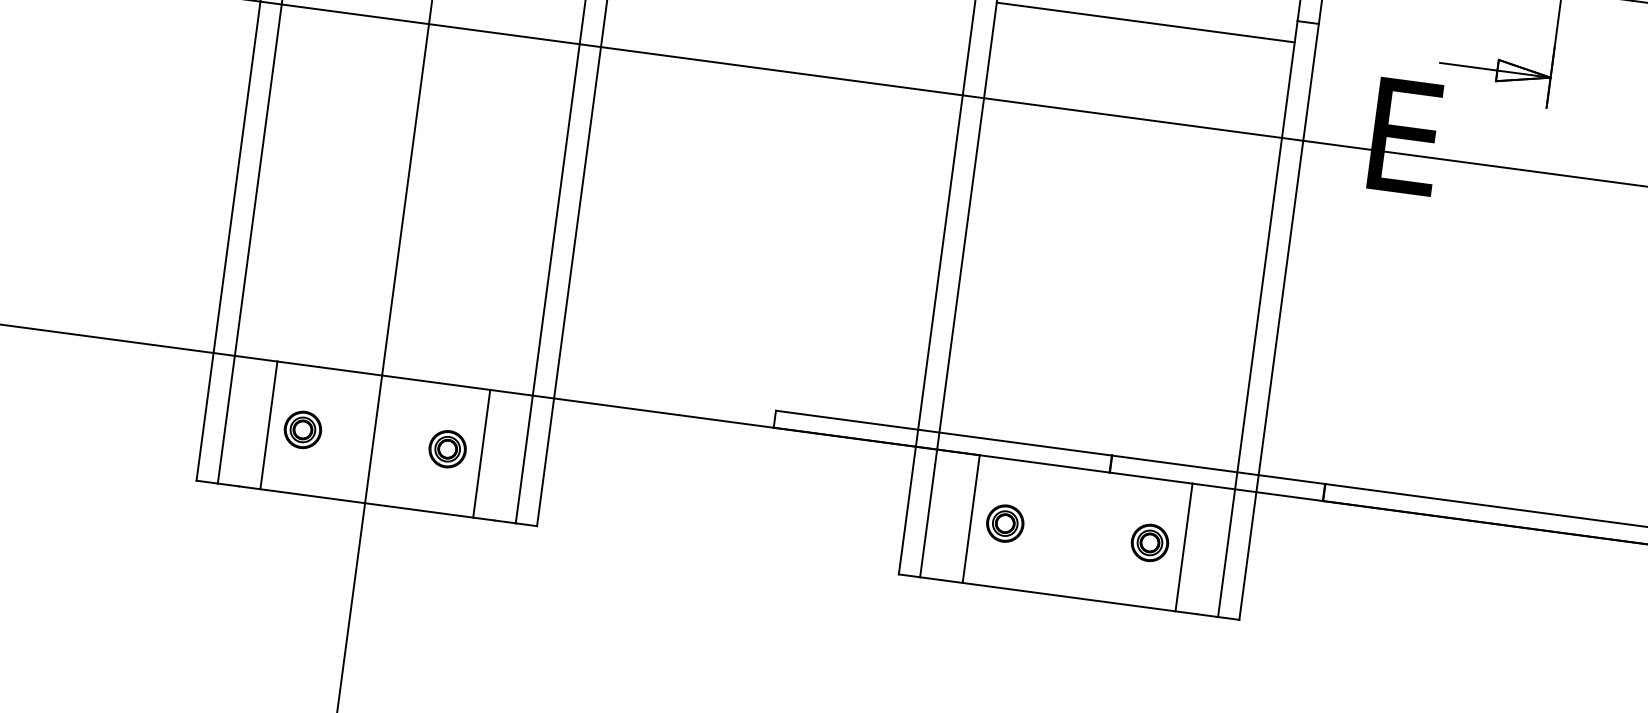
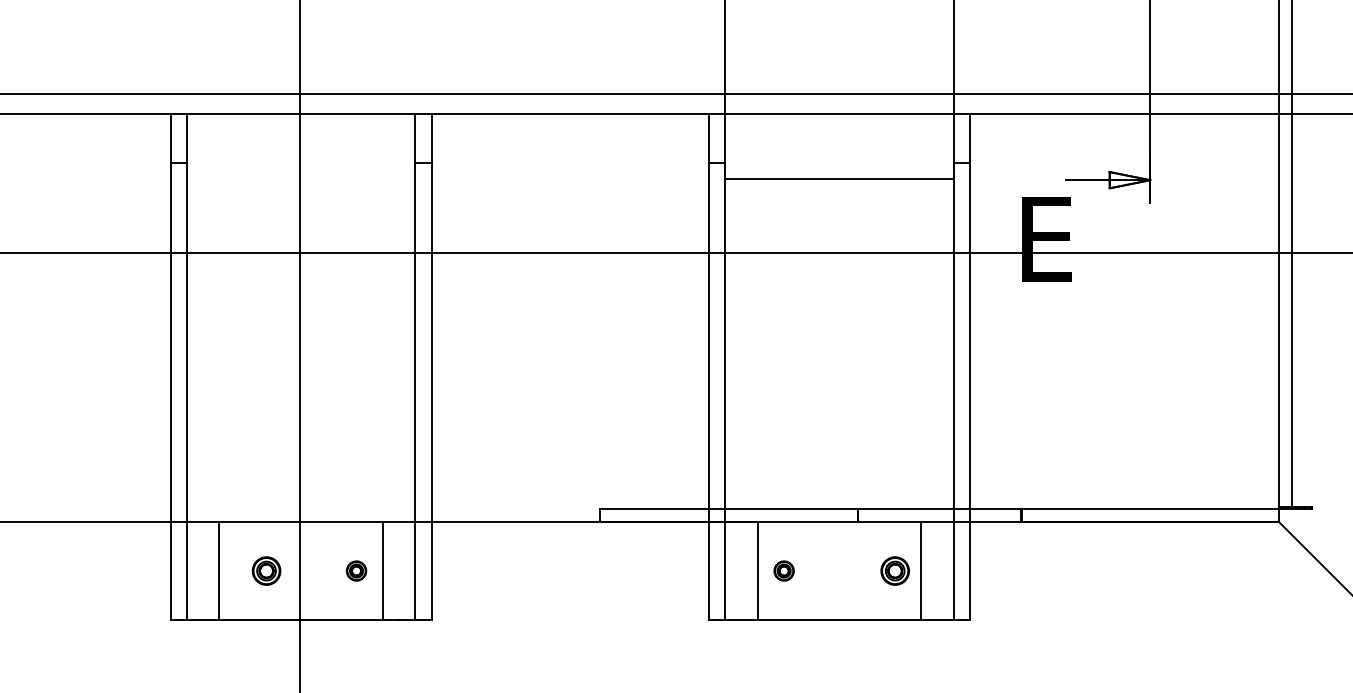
part: (302, 429) -> (266, 570), moved
part: (447, 448) -> (356, 570), size x0.7
part: (1004, 522) -> (783, 570), size x0.7

